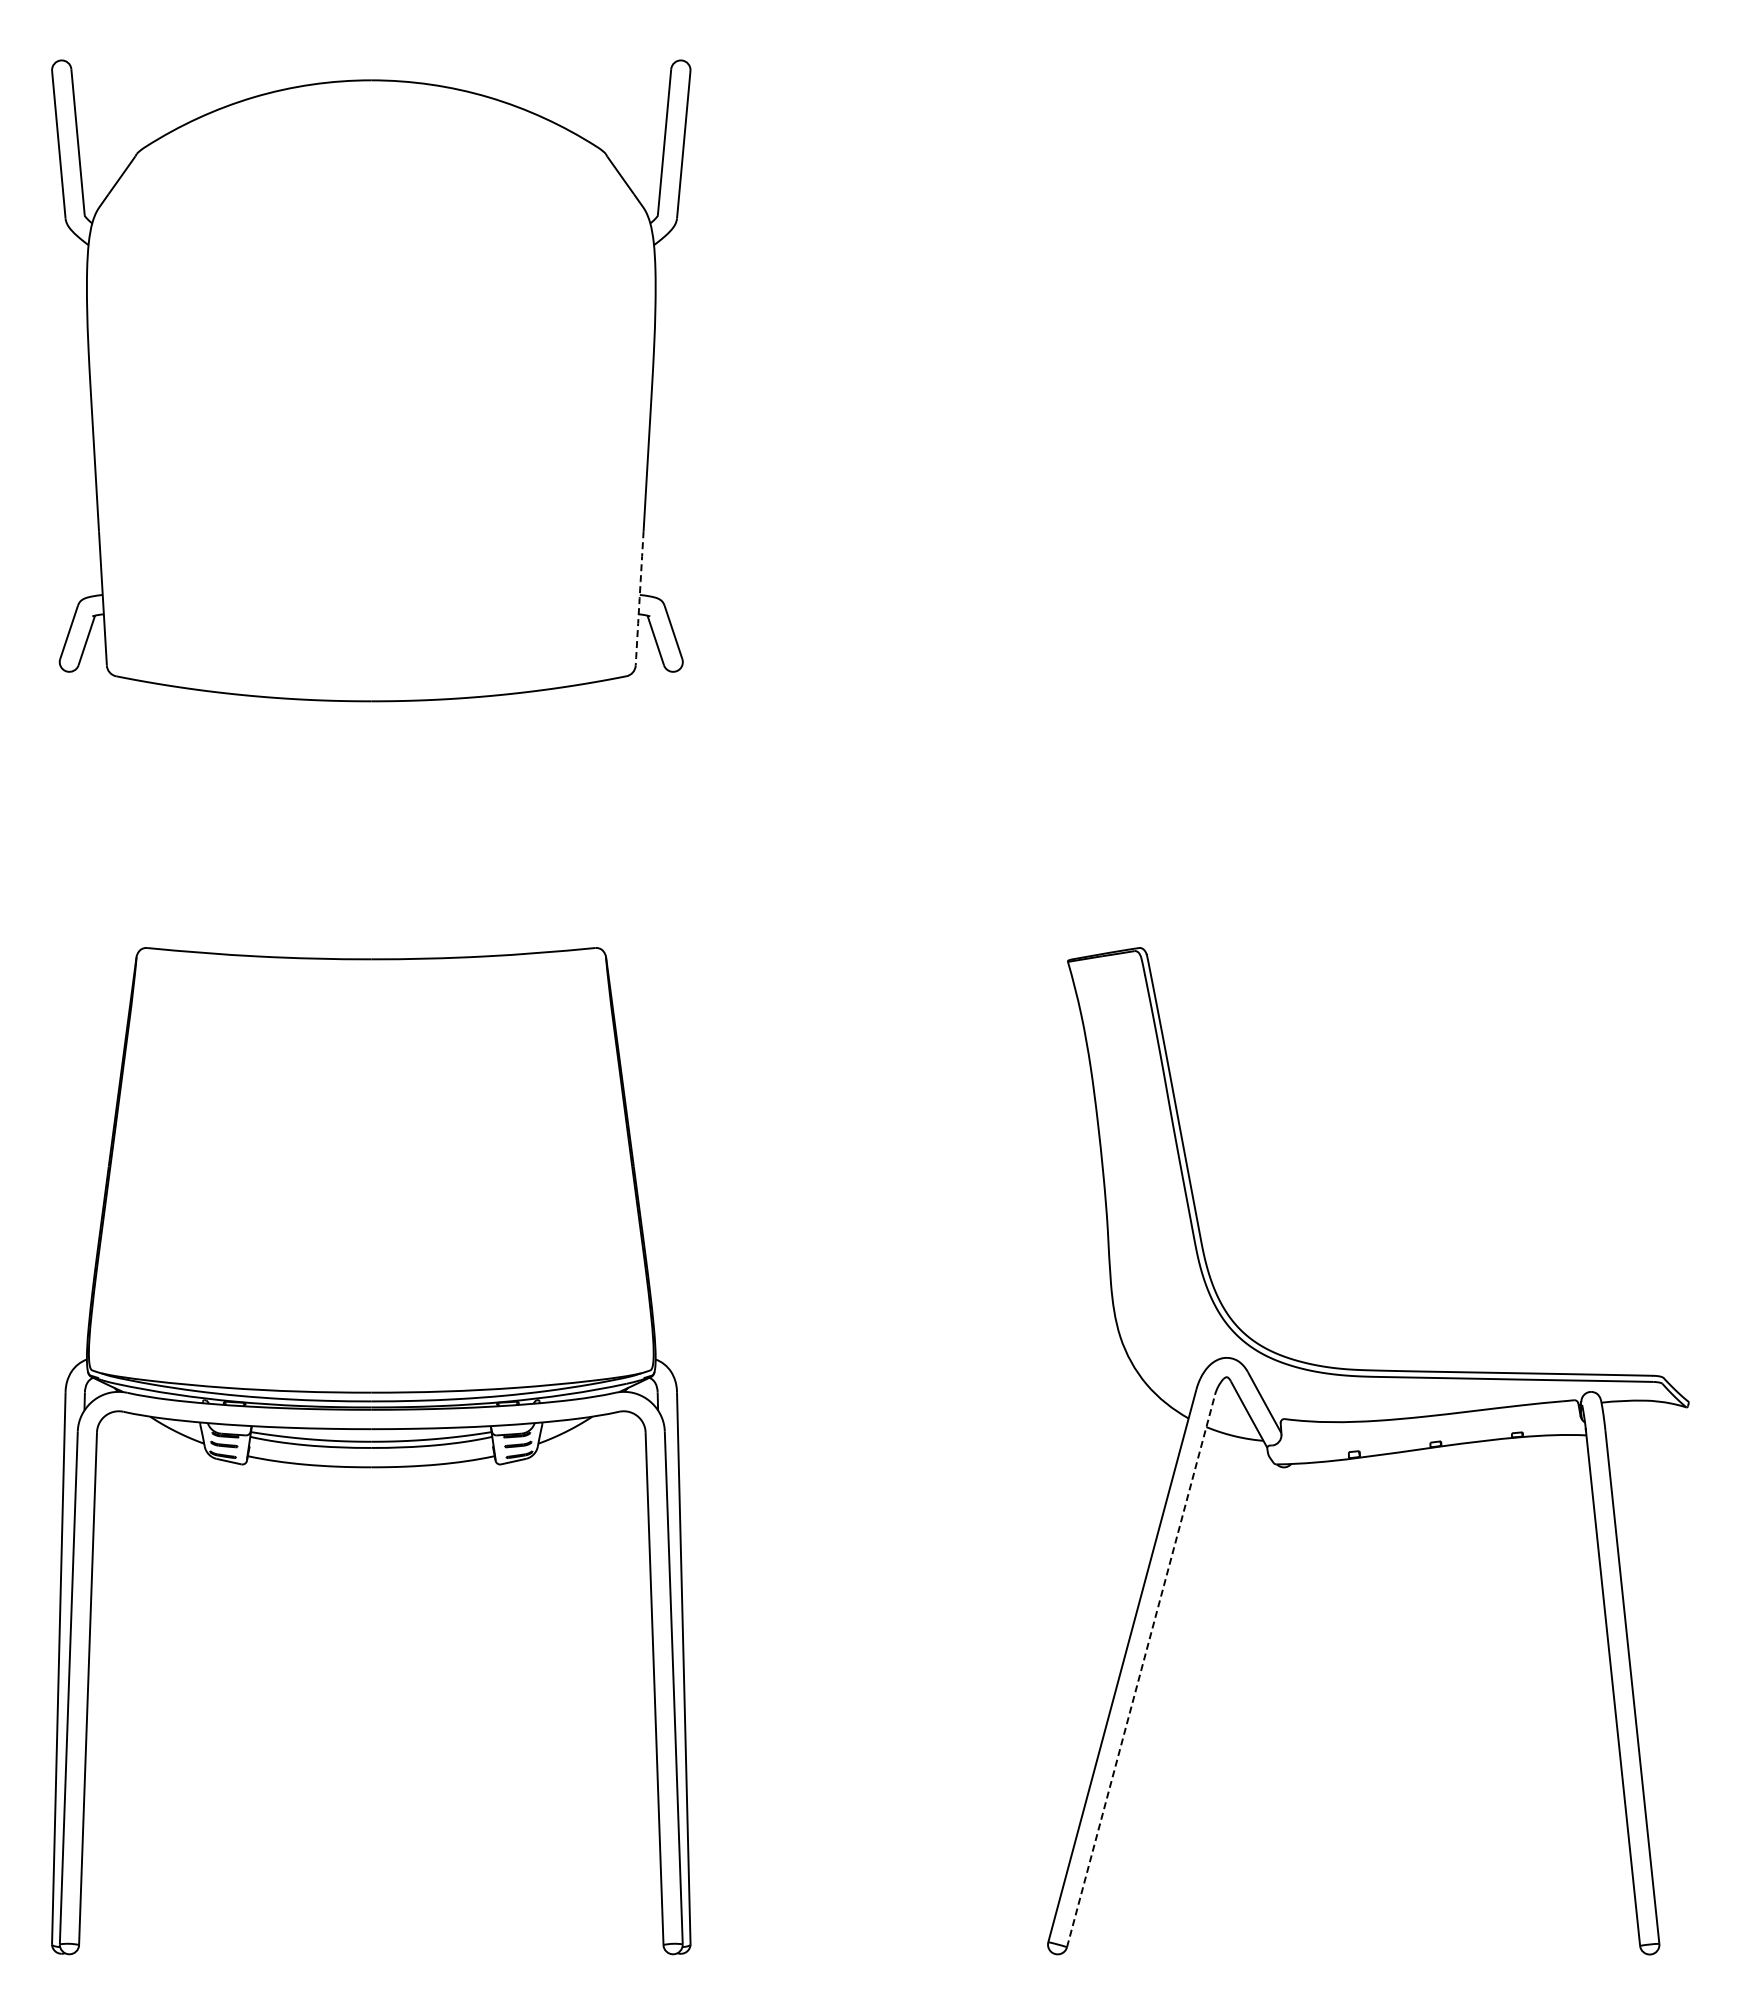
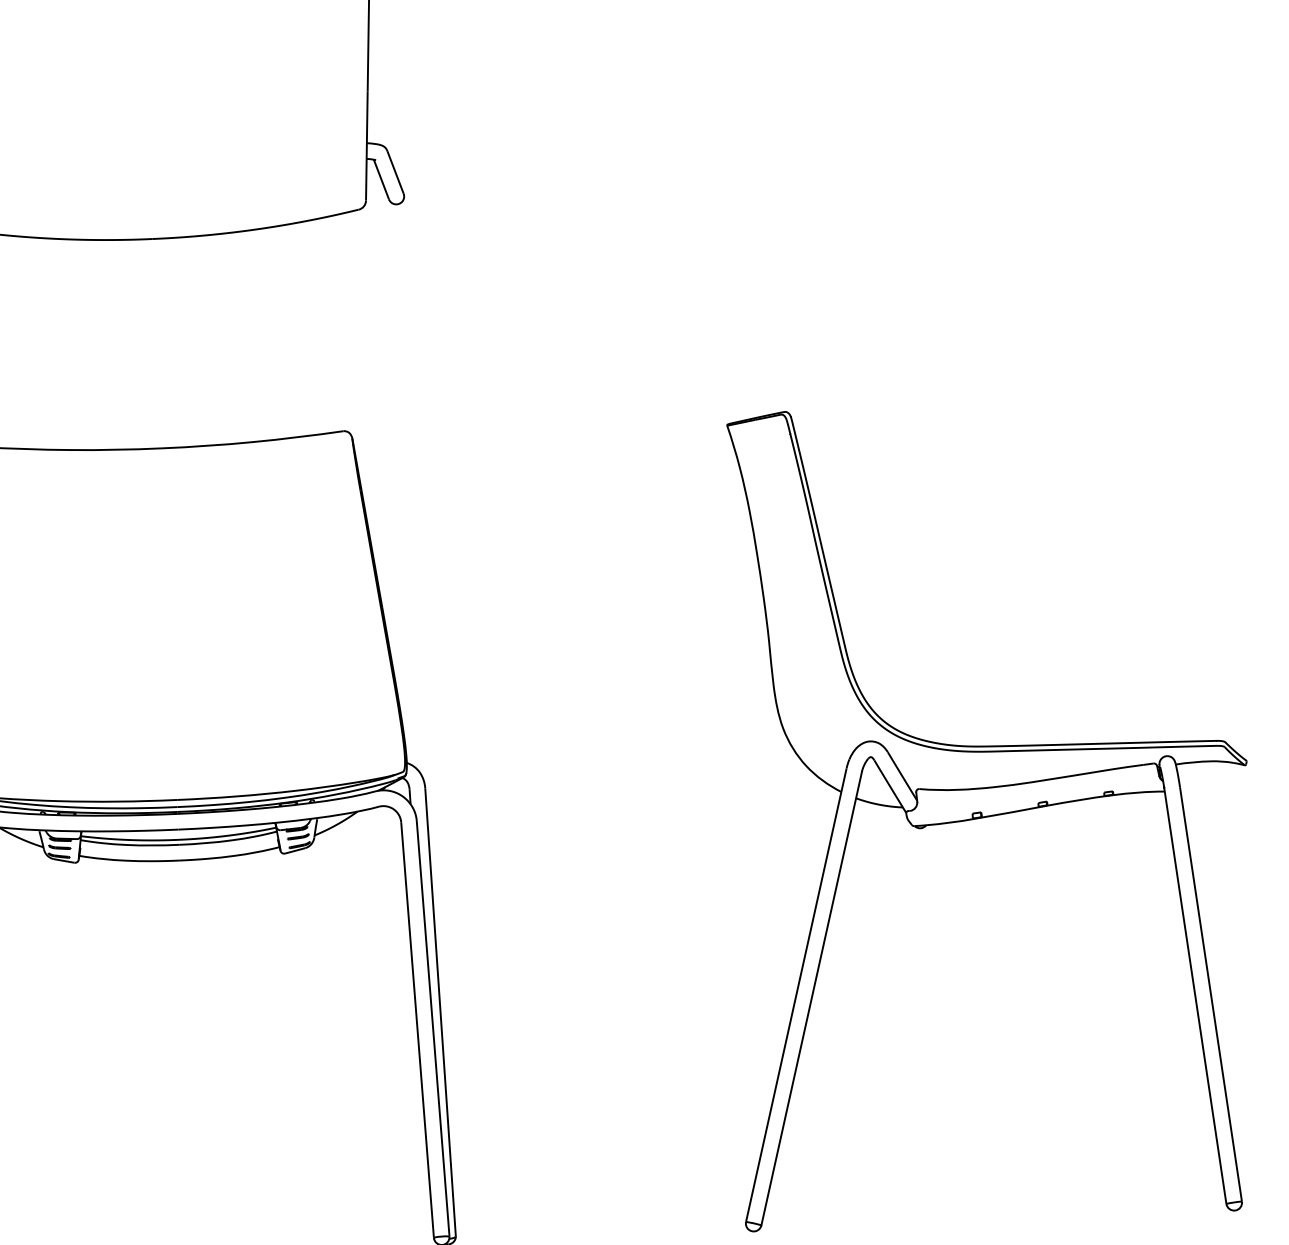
arc: (639, 598) -> (366, 146), dashed -> solid
line: (1141, 1671) -> (812, 998), dashed -> solid

